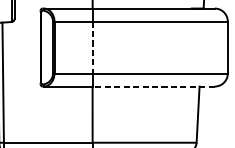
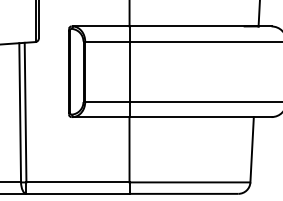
line: (92, 48) -> (129, 72), dashed -> solid
line: (153, 86) -> (200, 117), dashed -> solid

